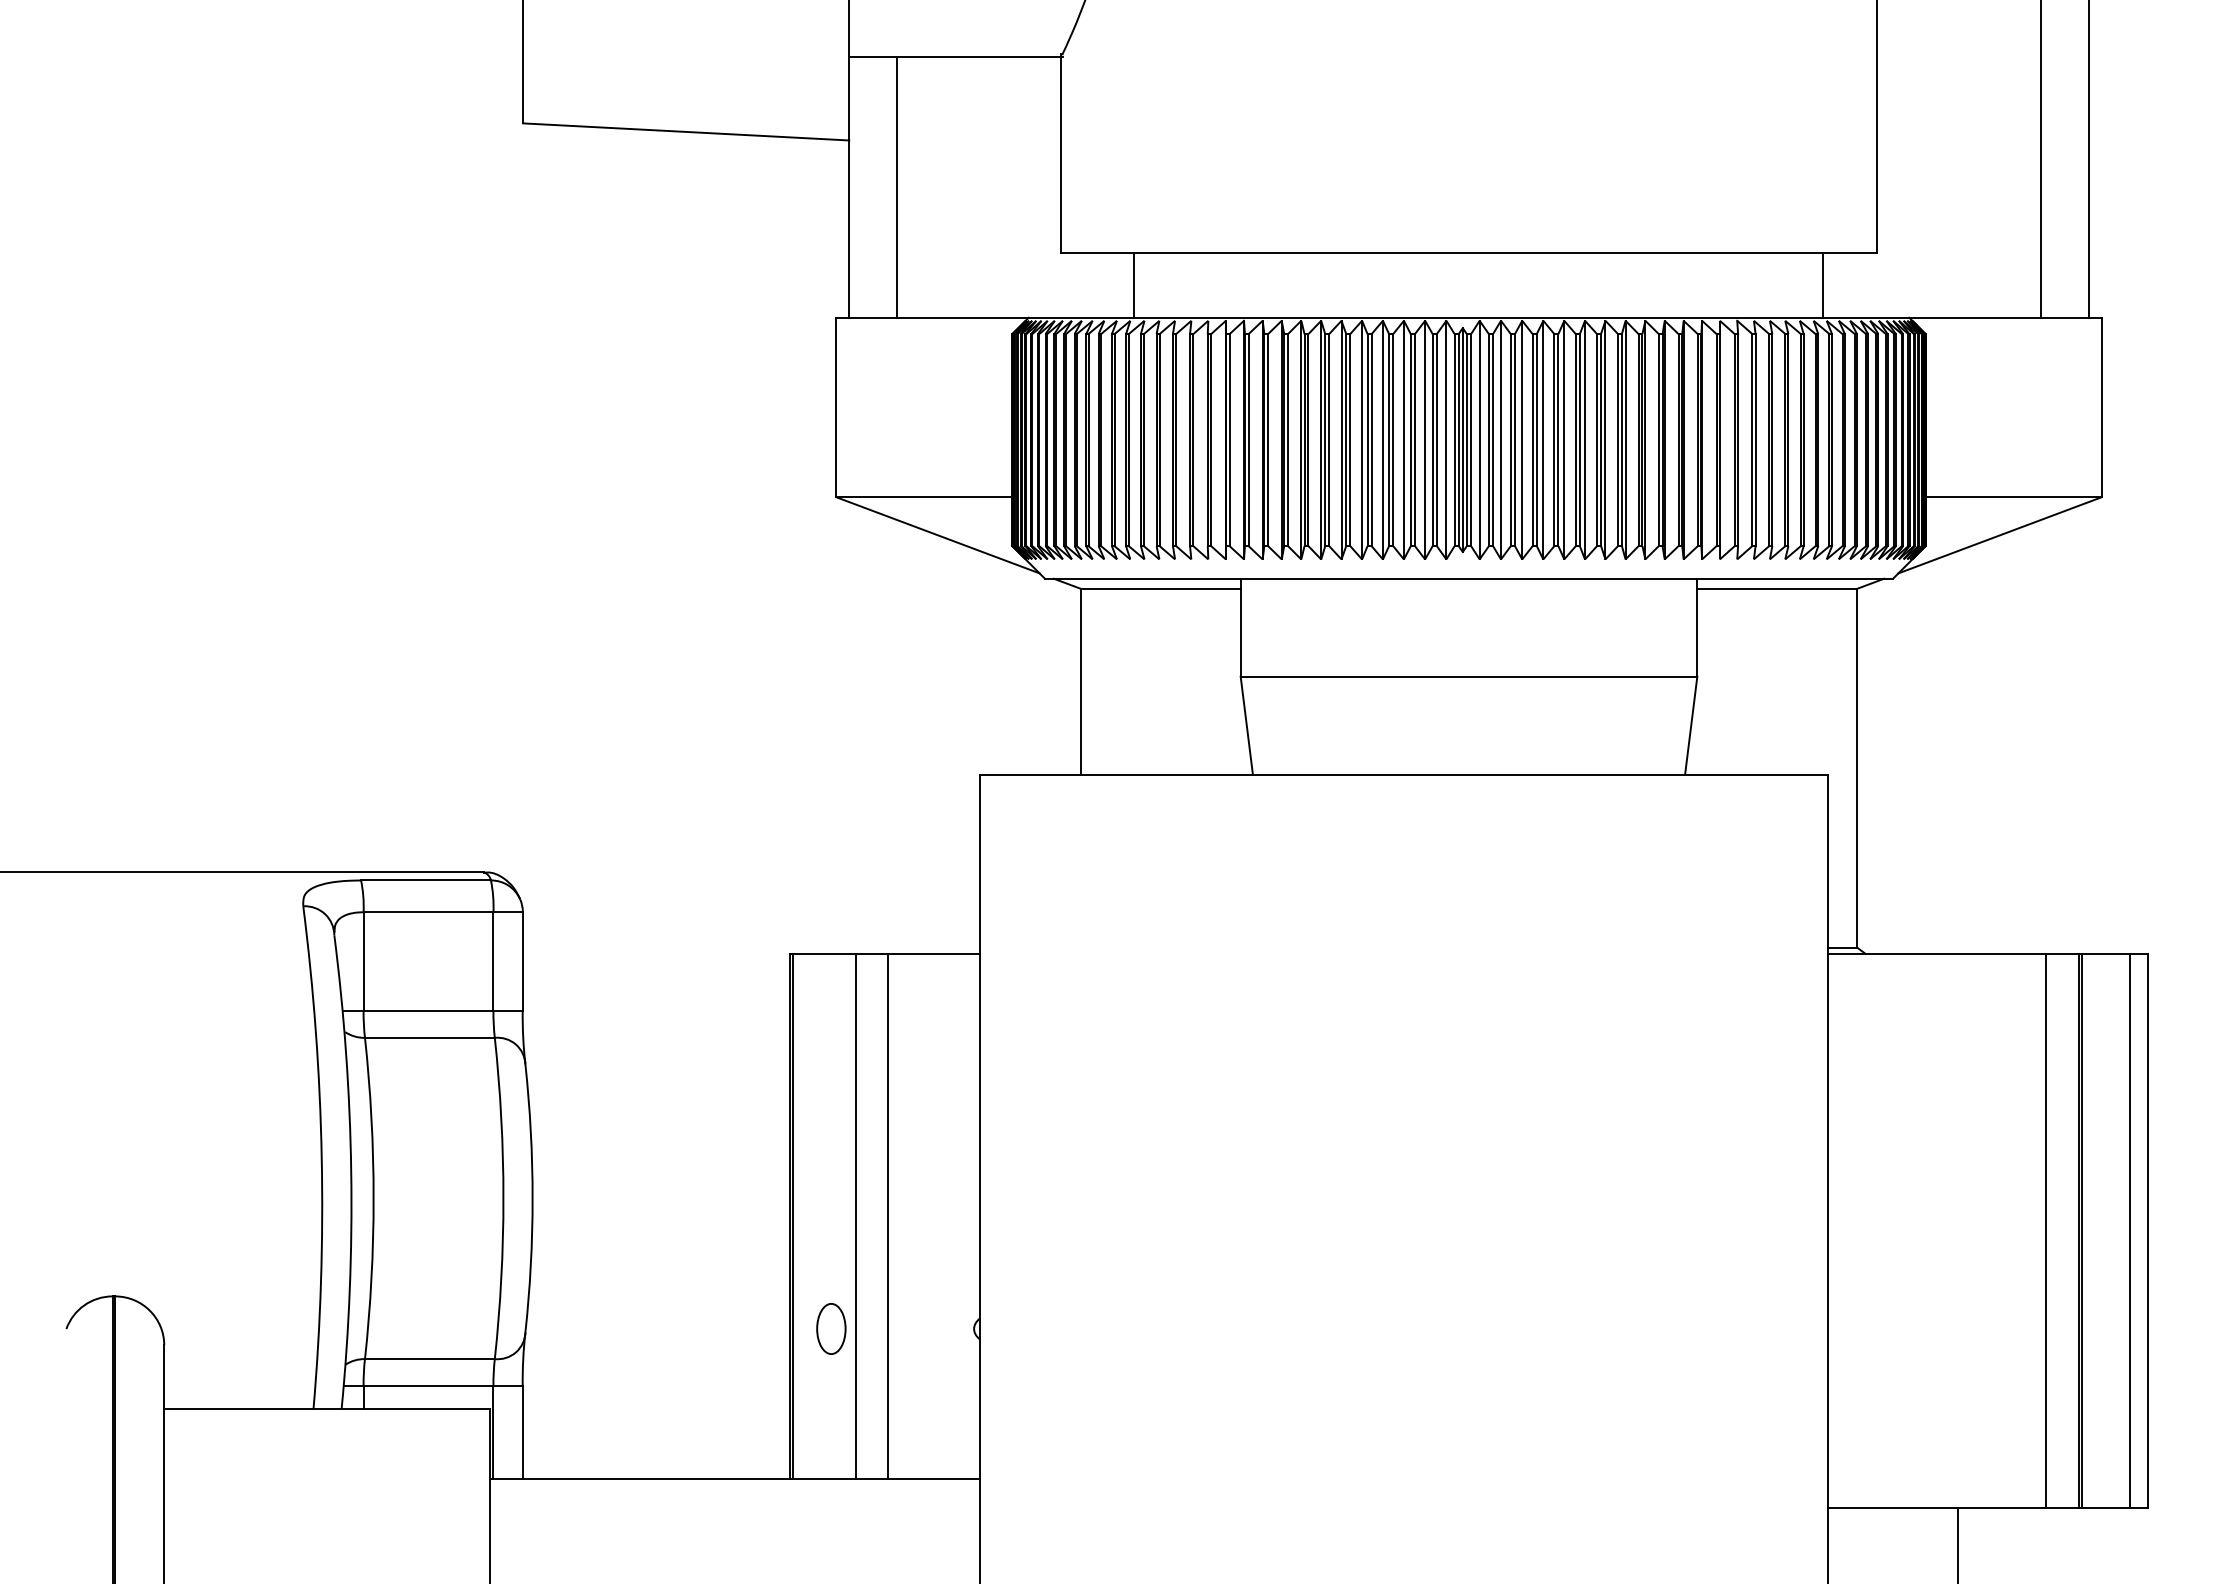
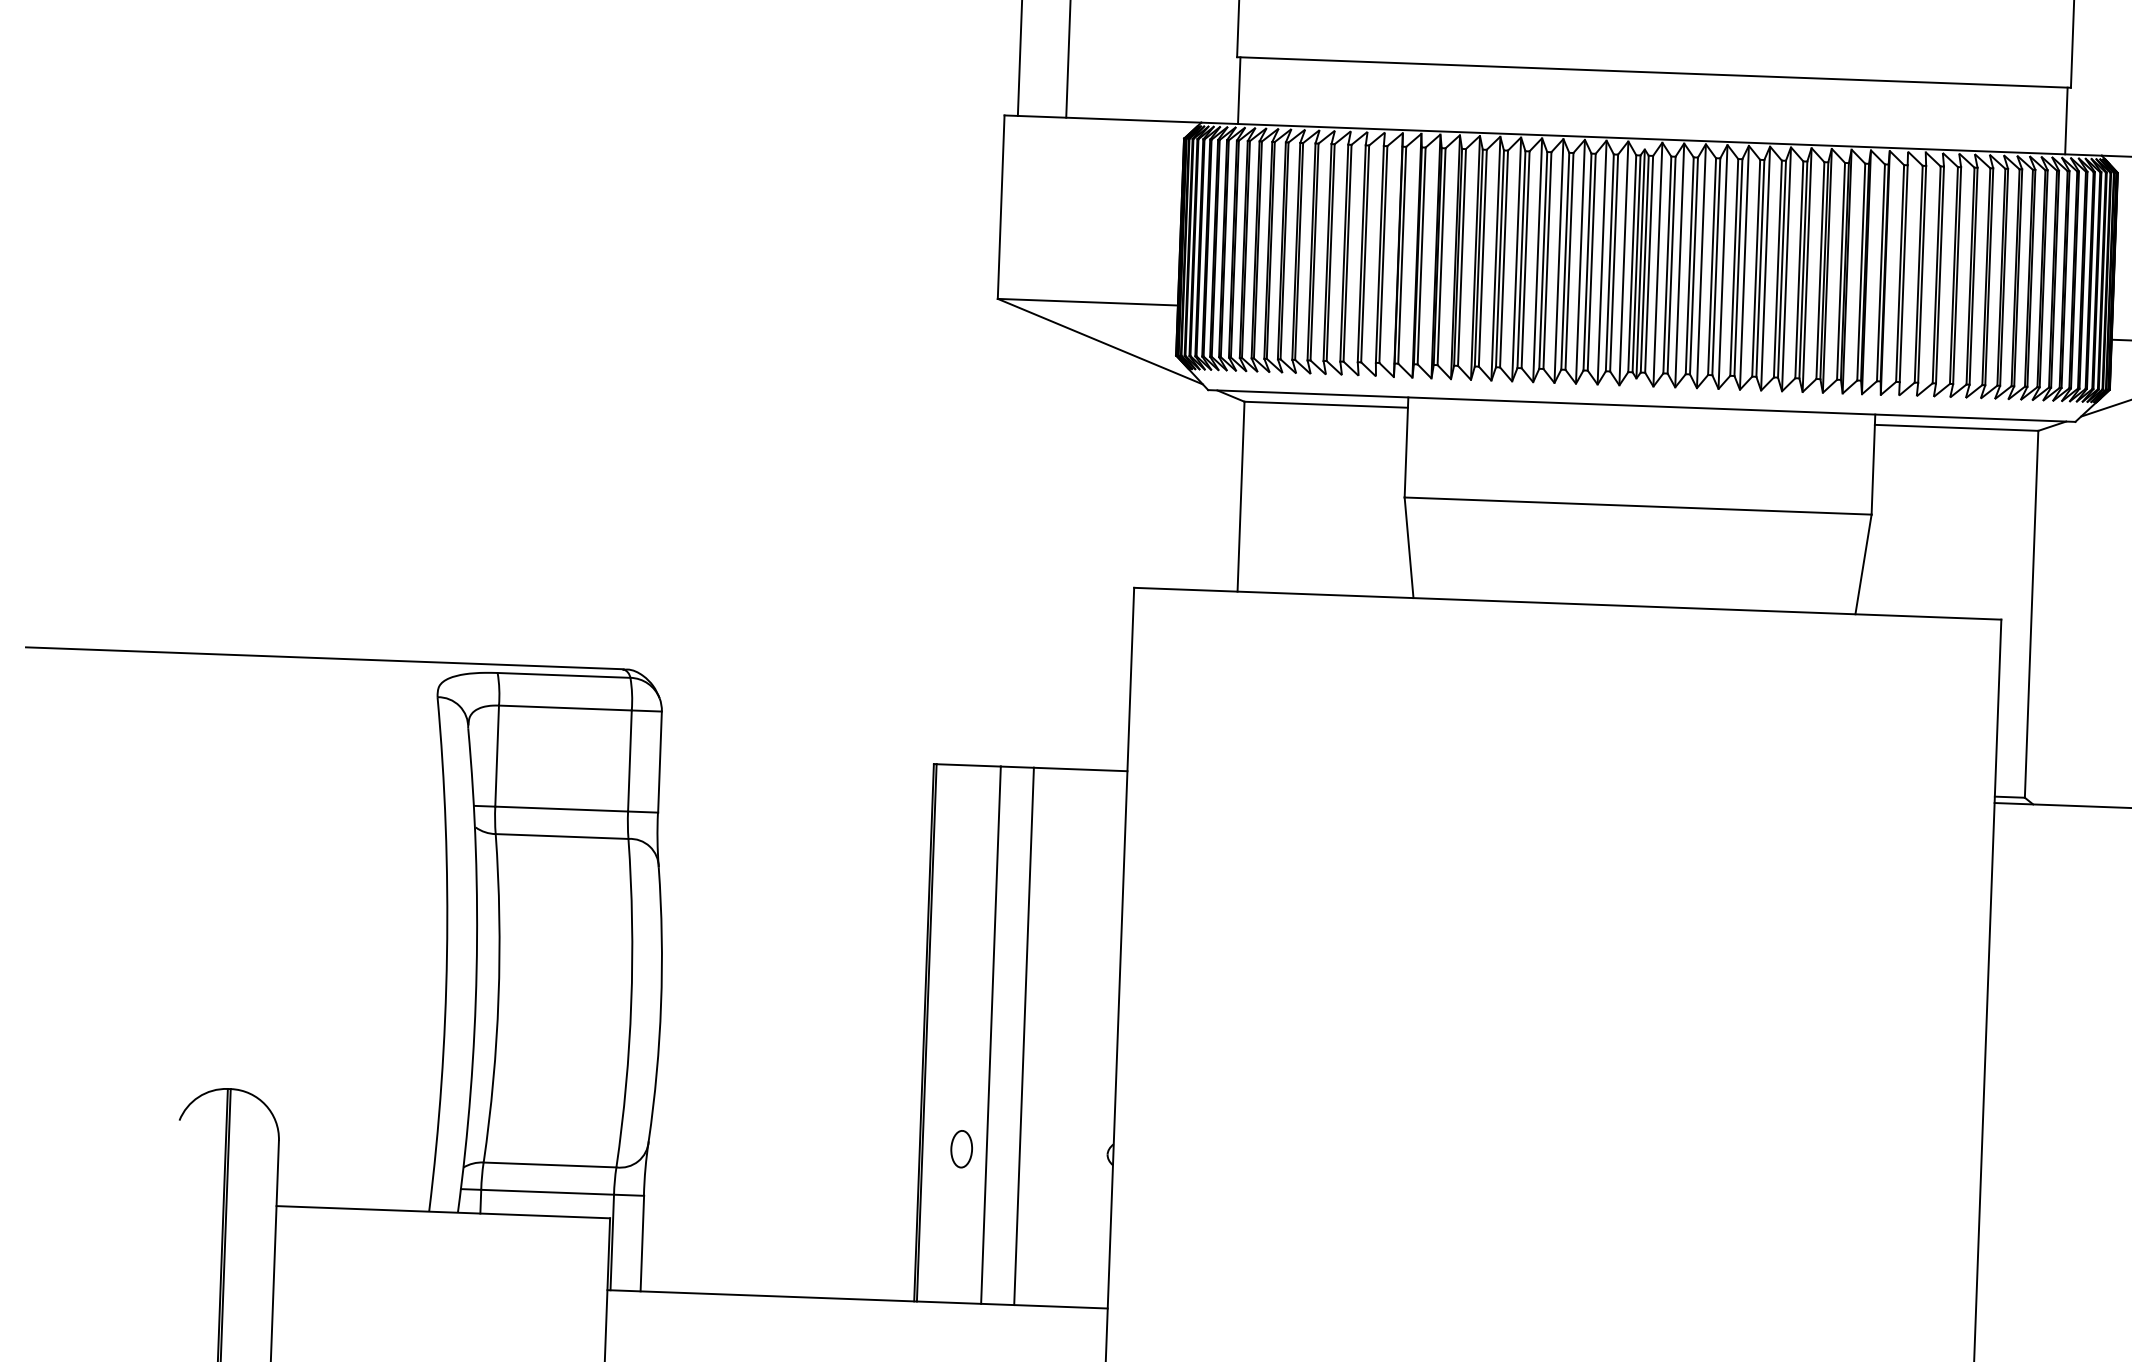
line: (1133, 284) -> (1239, 89), moved
line: (1823, 284) -> (2066, 120), moved
part: (831, 1328) -> (961, 1148), size x0.71

